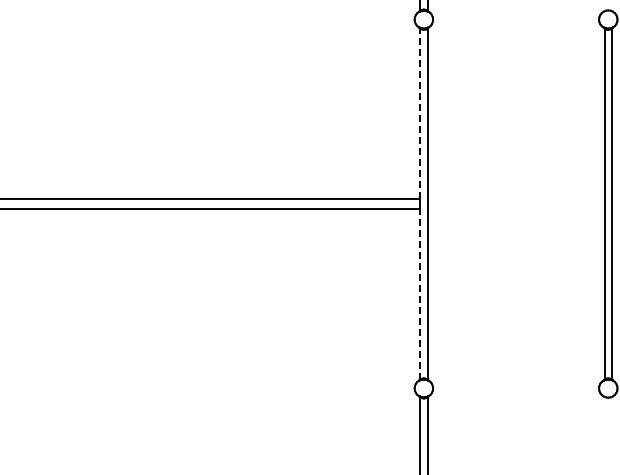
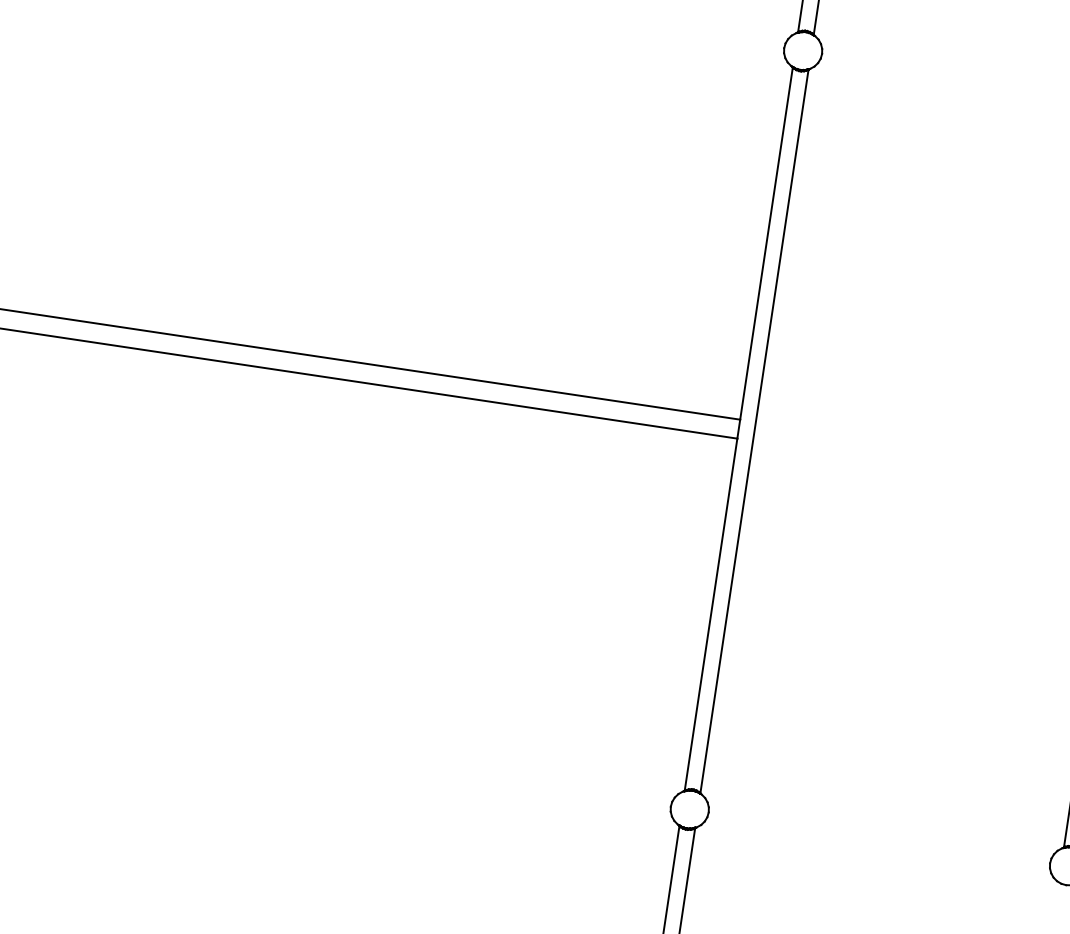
line: (420, 113) -> (767, 243), dashed -> solid
line: (420, 294) -> (711, 615), dashed -> solid

